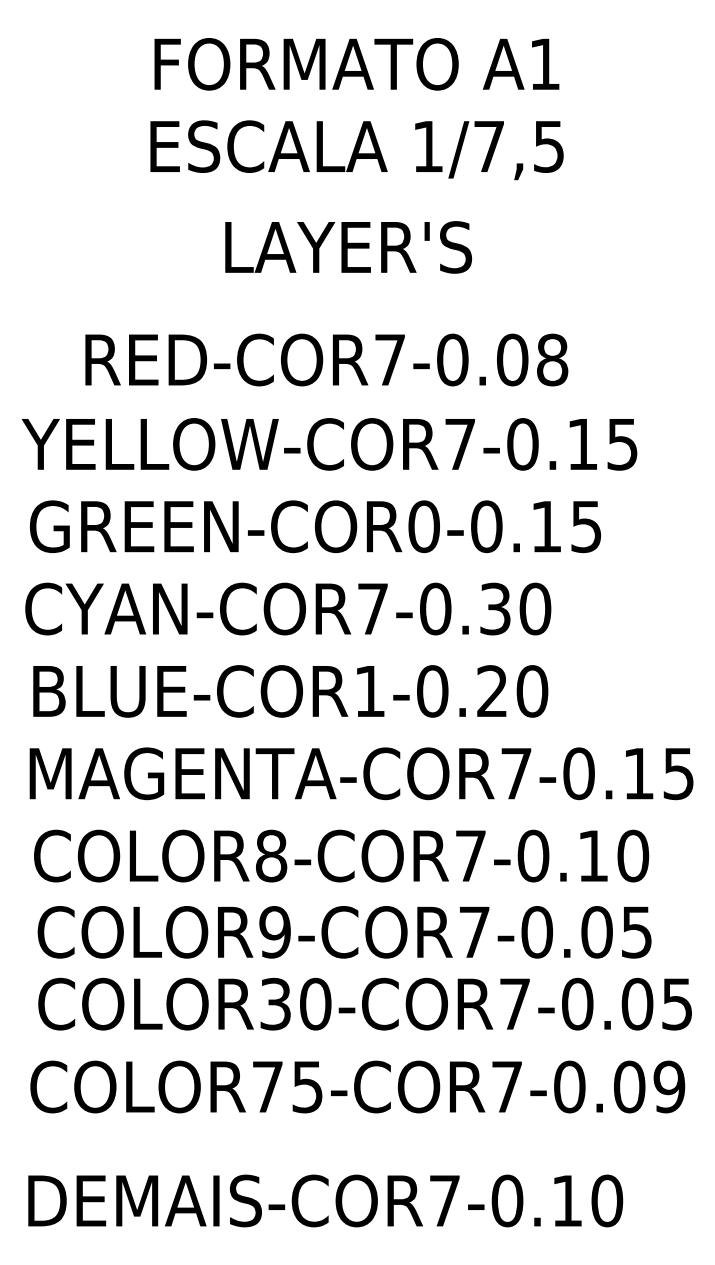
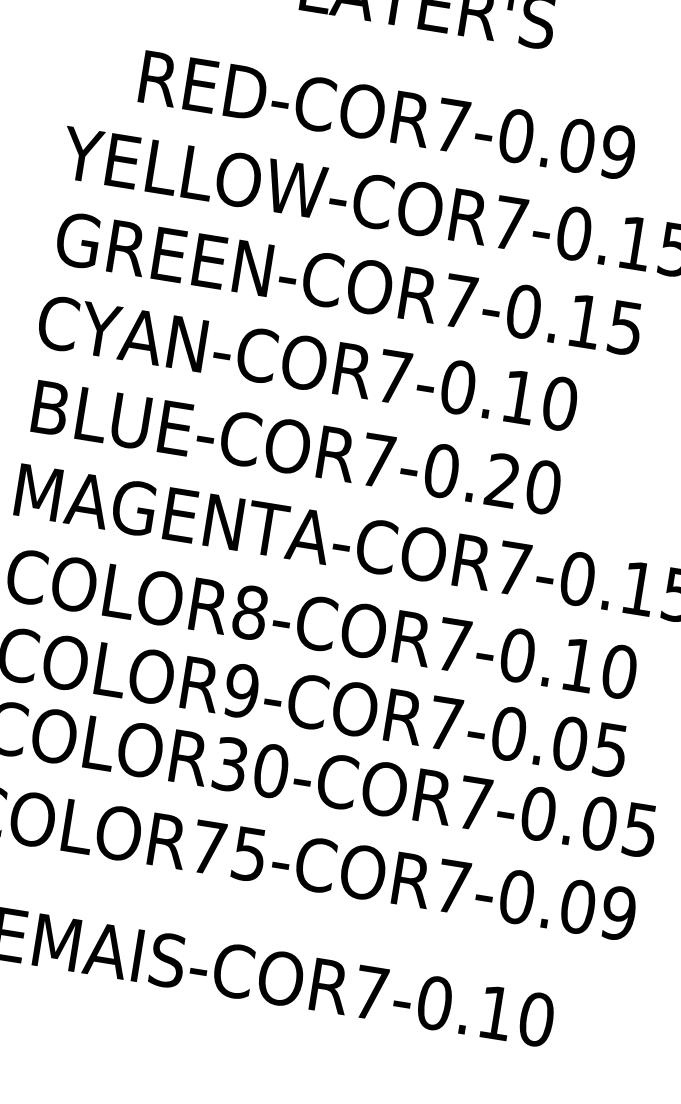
text: (552, 359) -> (618, 151), RED-COR7-0.08 -> RED-COR7-0.09
text: (423, 526) -> (459, 301), GREEN-COR0-0.15 -> GREEN-COR7-0.15
text: (495, 608) -> (519, 396), CYAN-COR7-0.30 -> CYAN-COR7-0.10
text: (369, 691) -> (377, 460), BLUE-COR1-0.20 -> BLUE-COR7-0.20

